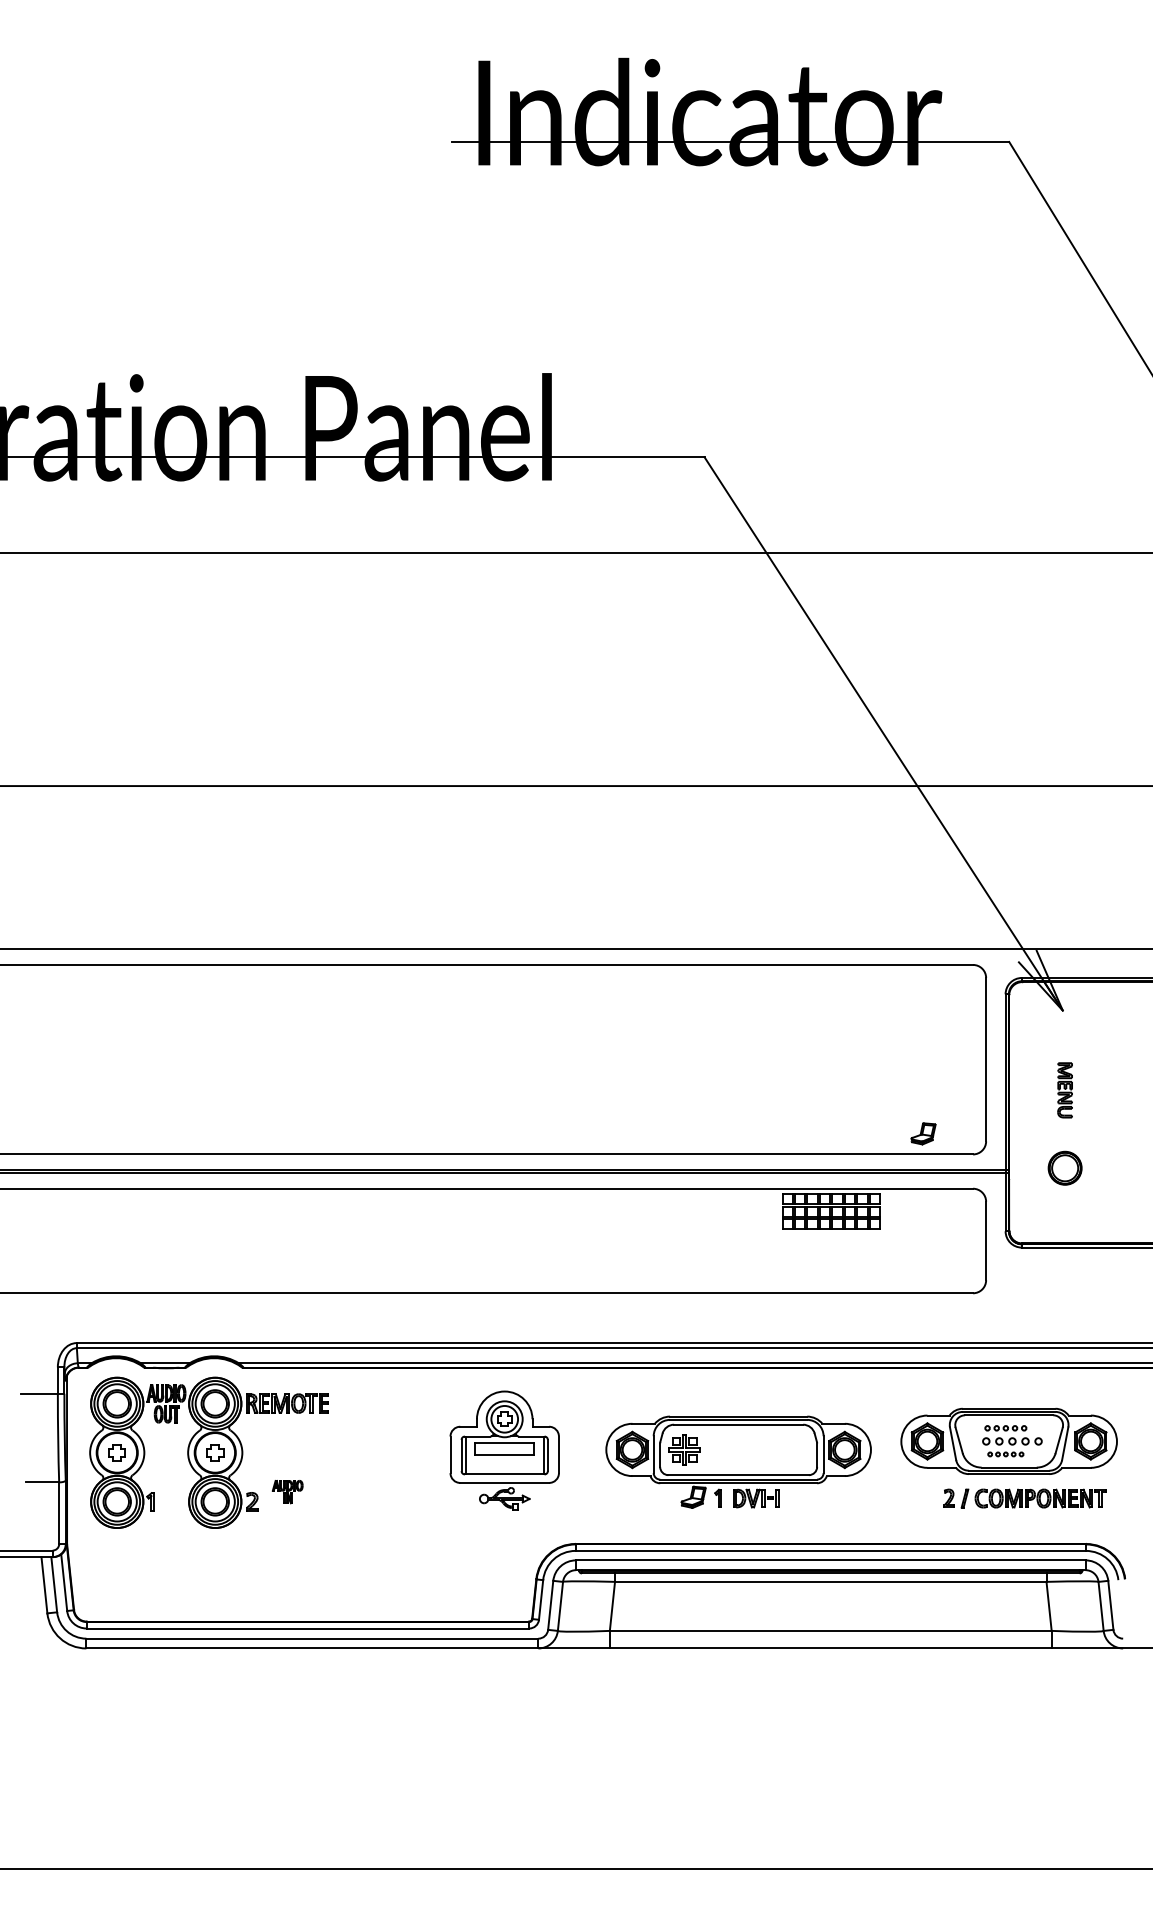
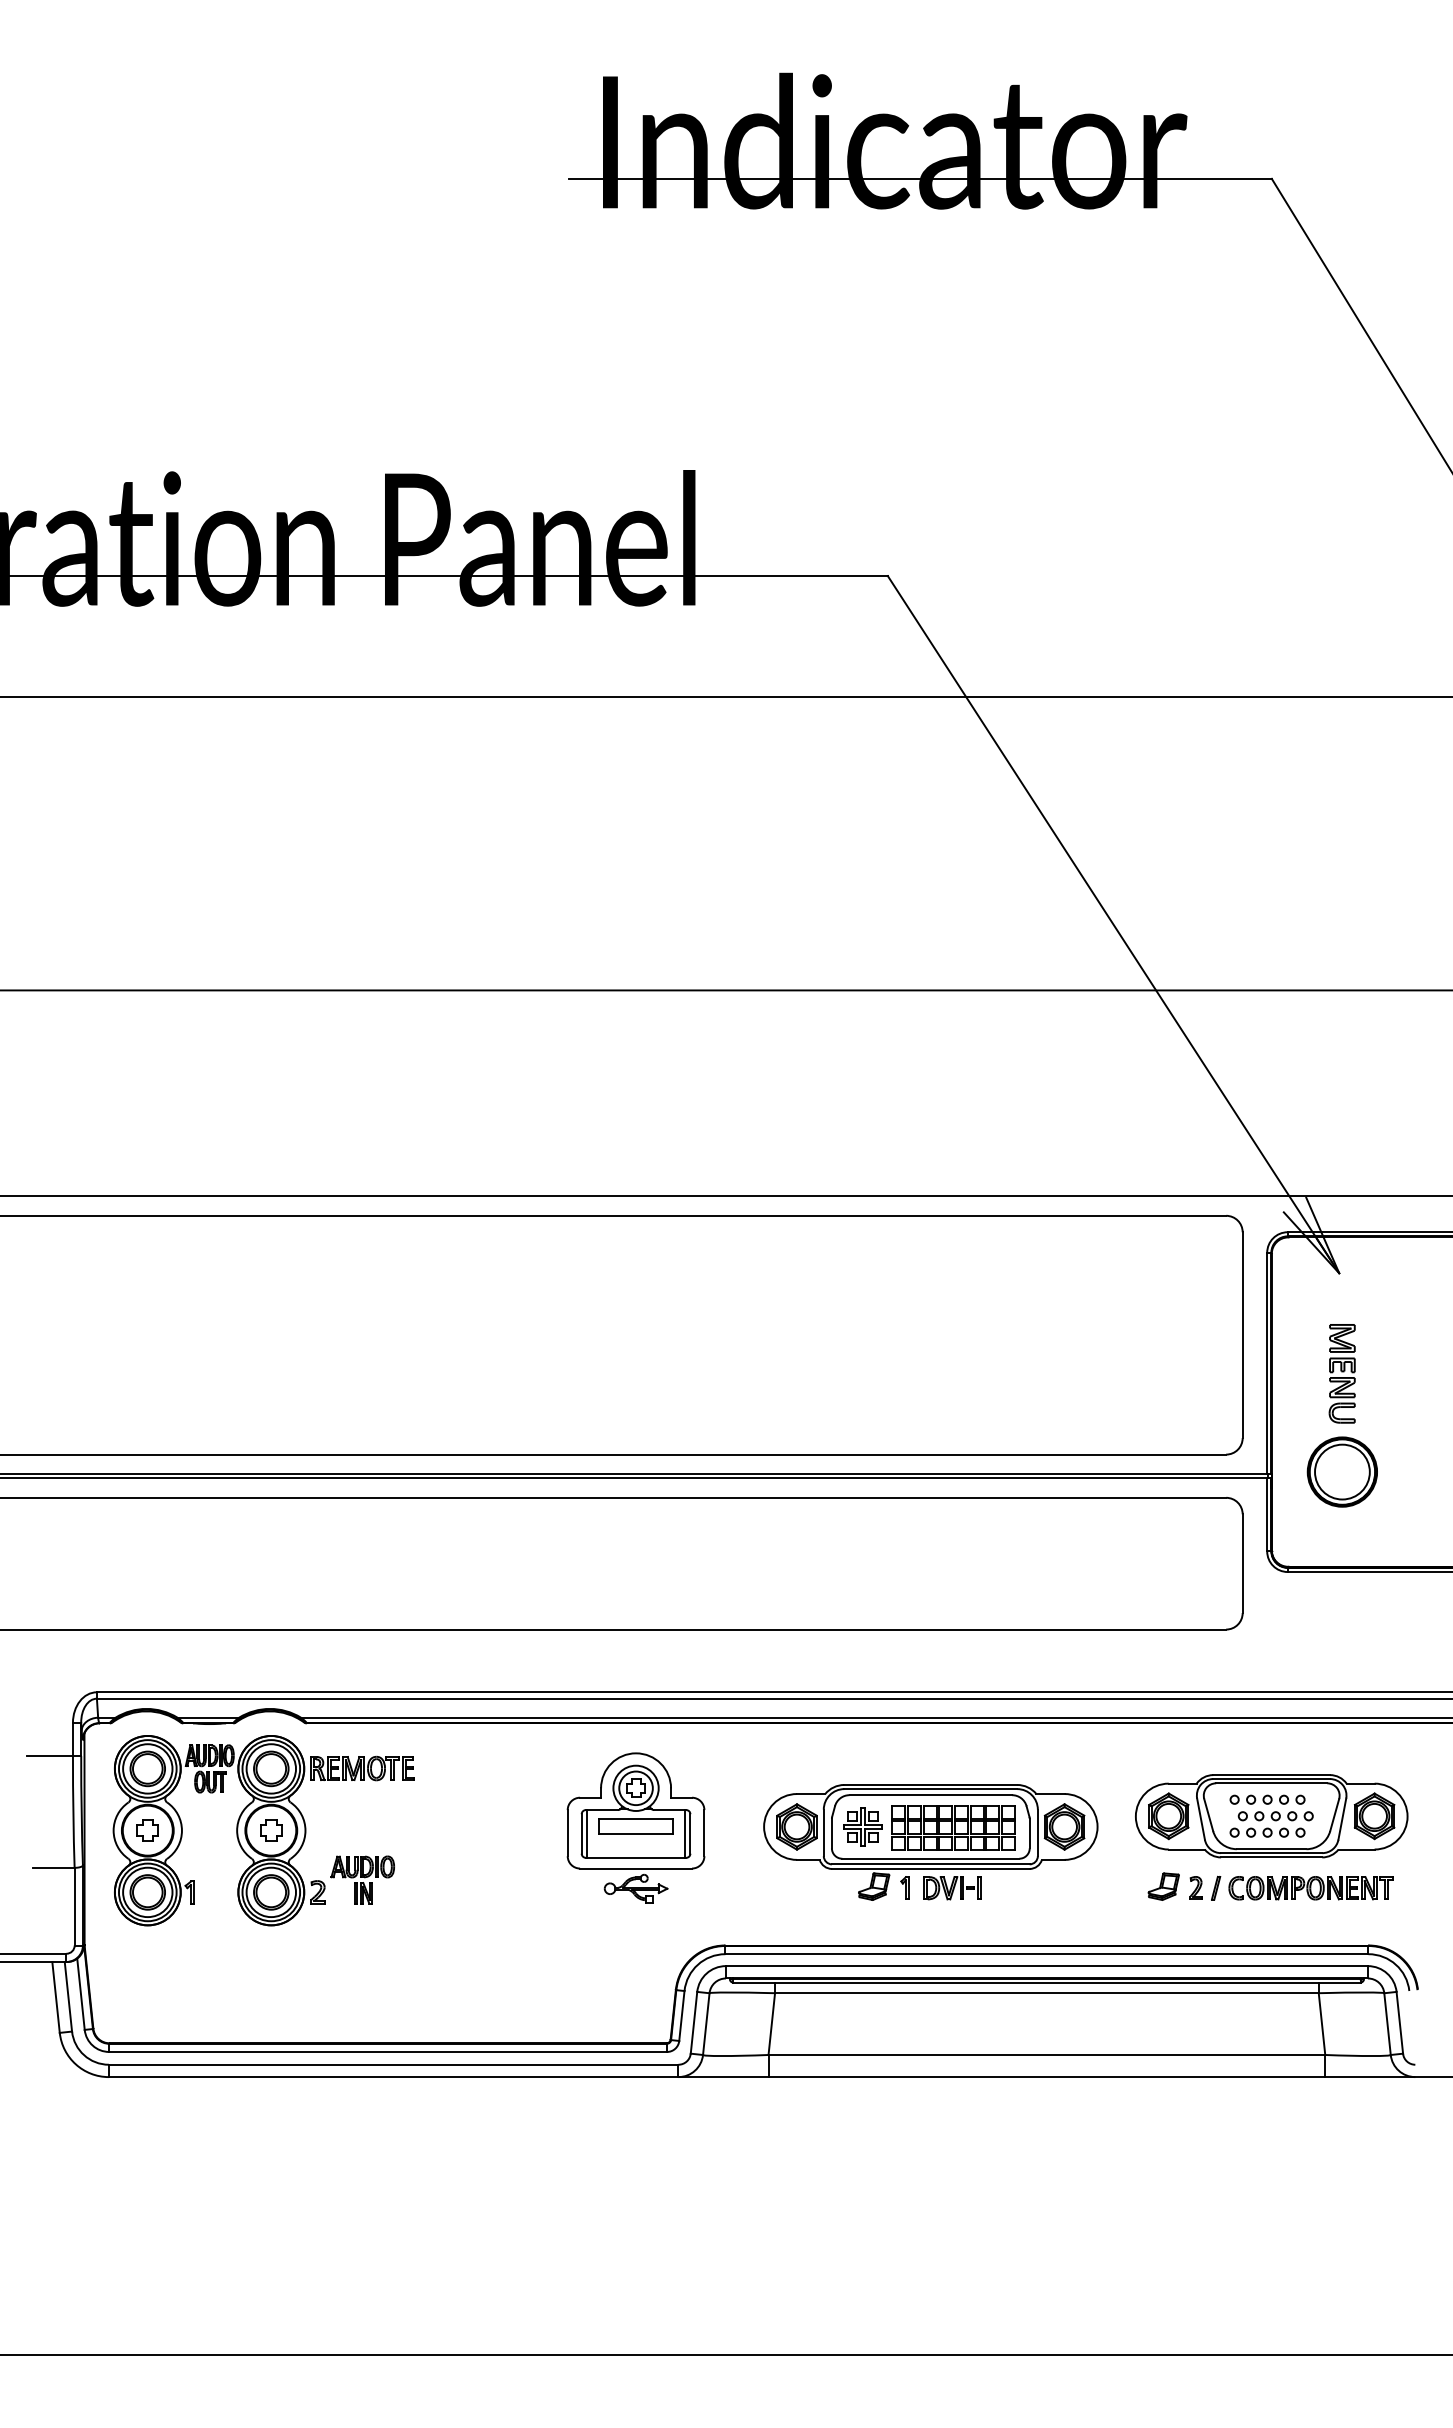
part: (1064, 1090) -> (1341, 1373), size x1.43
part: (923, 1133) -> (1163, 1886), moved
part: (1064, 1167) -> (1341, 1471), size x1.67
part: (831, 1211) -> (953, 1827), moved
part: (1005, 1428) -> (1267, 1799), size x1.43
part: (1005, 1454) -> (1267, 1832), size x1.67
part: (287, 1491) -> (362, 1879), size x1.67

